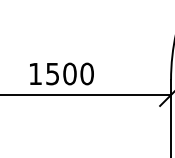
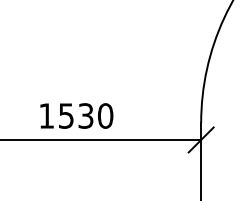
text: (69, 73) -> (85, 115), 1500 -> 1530

